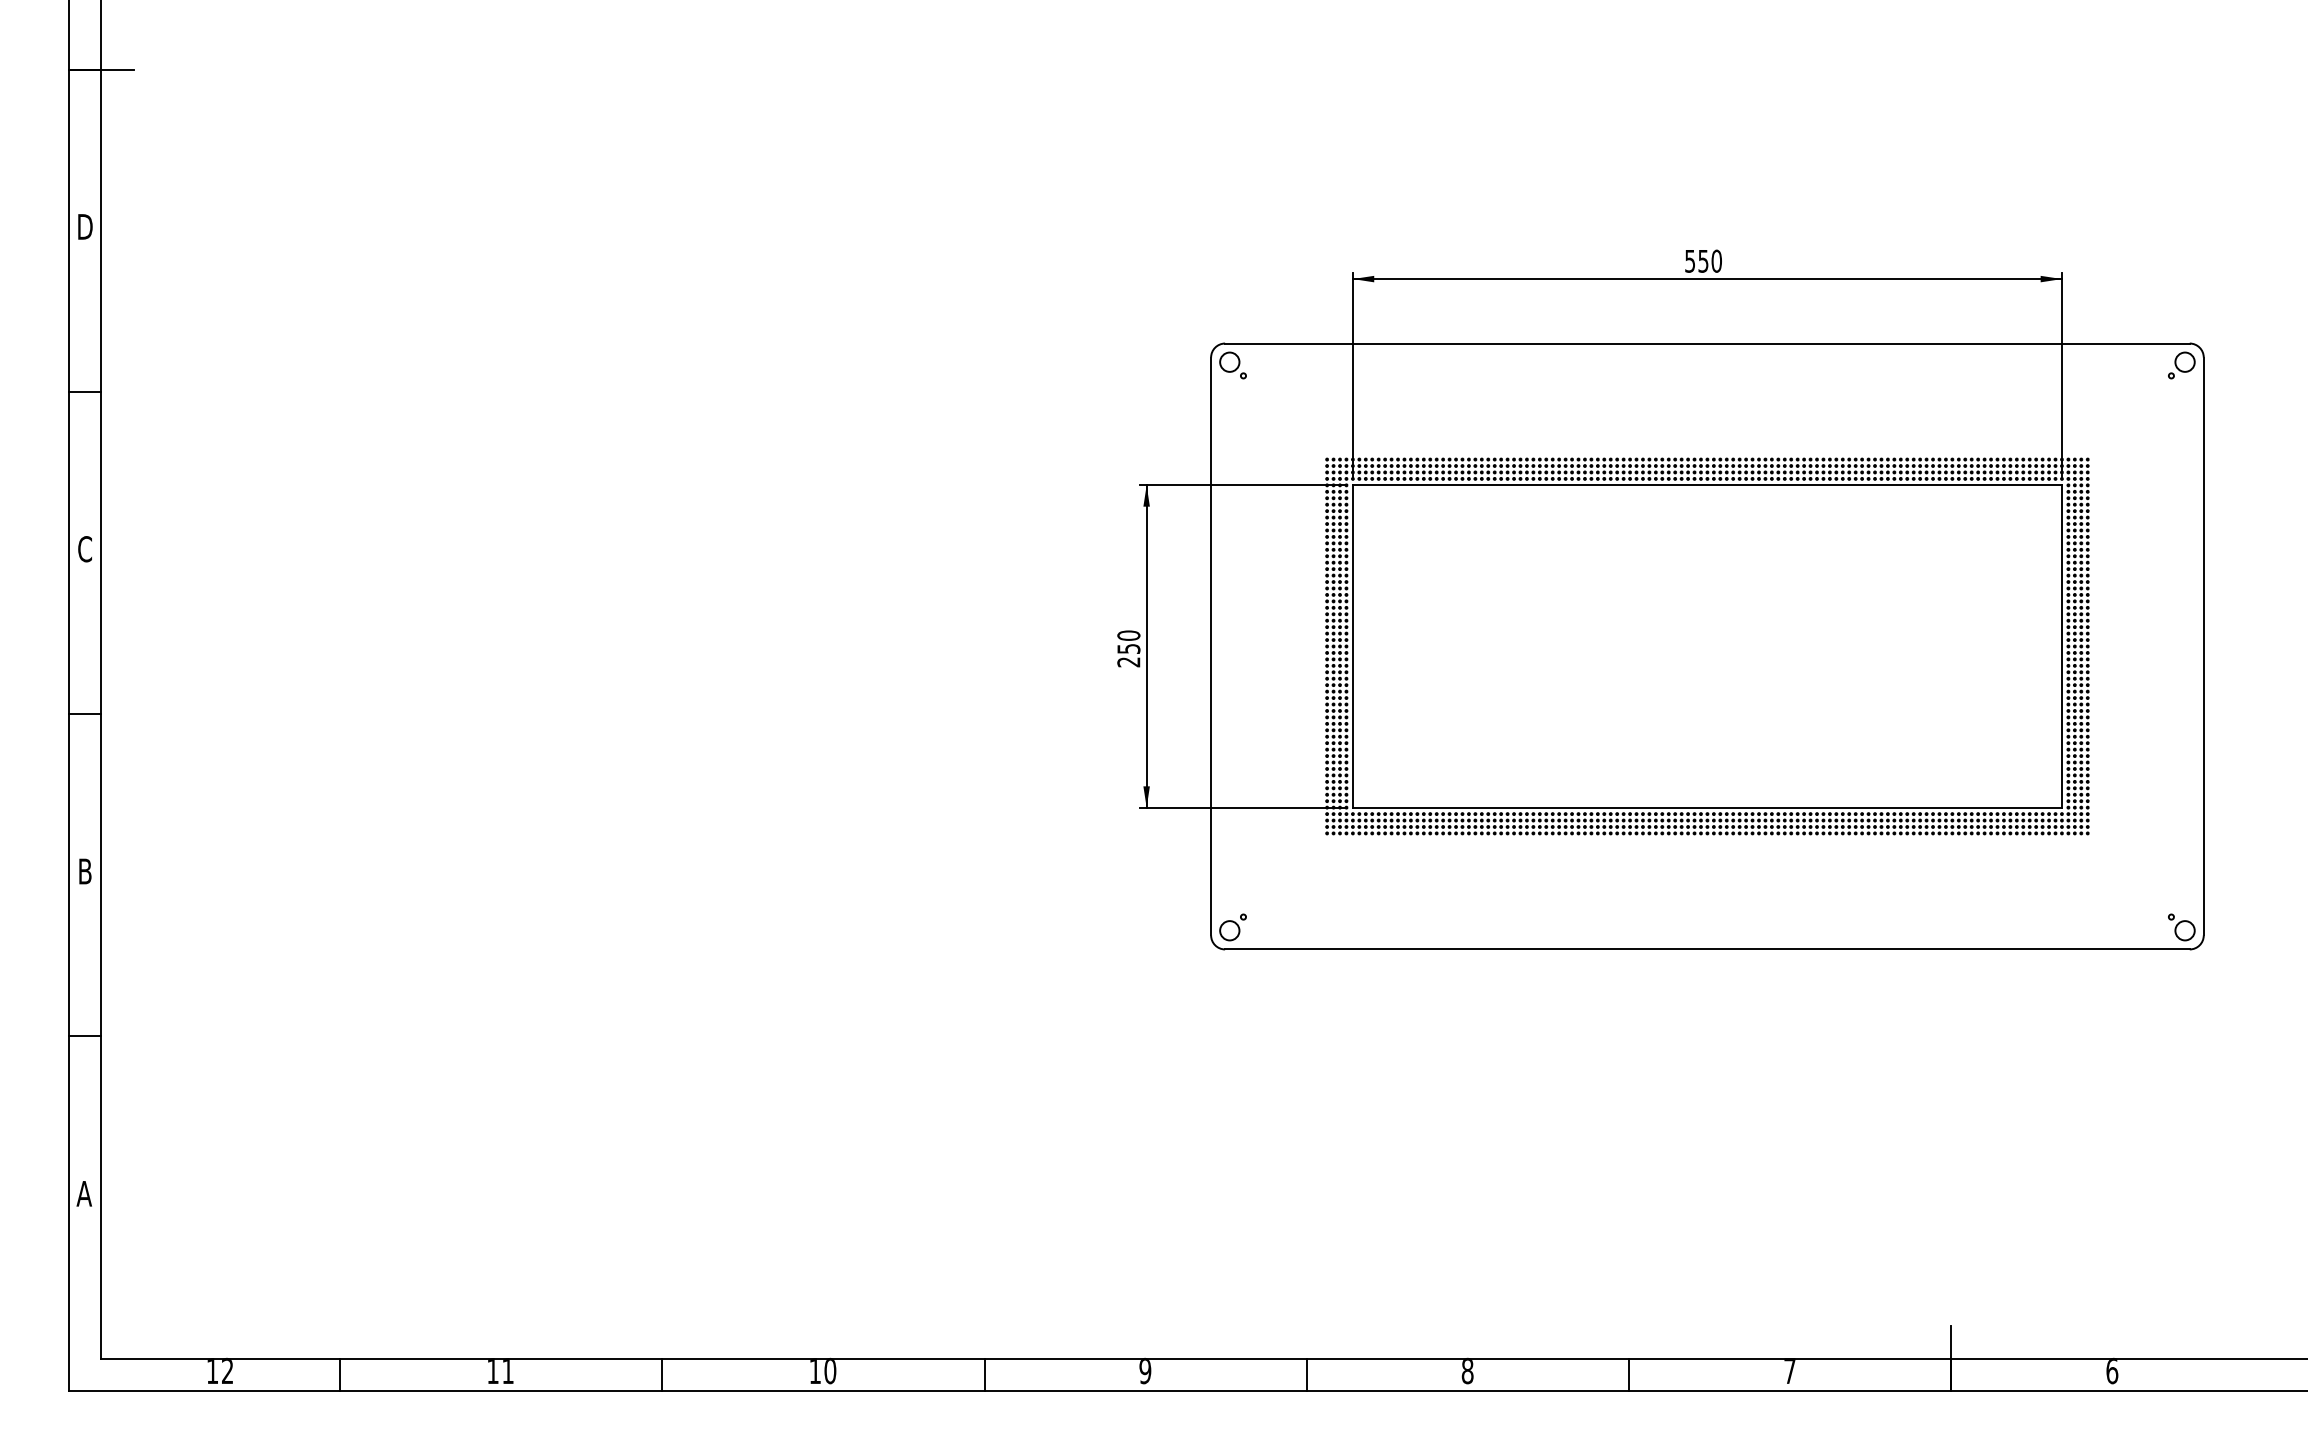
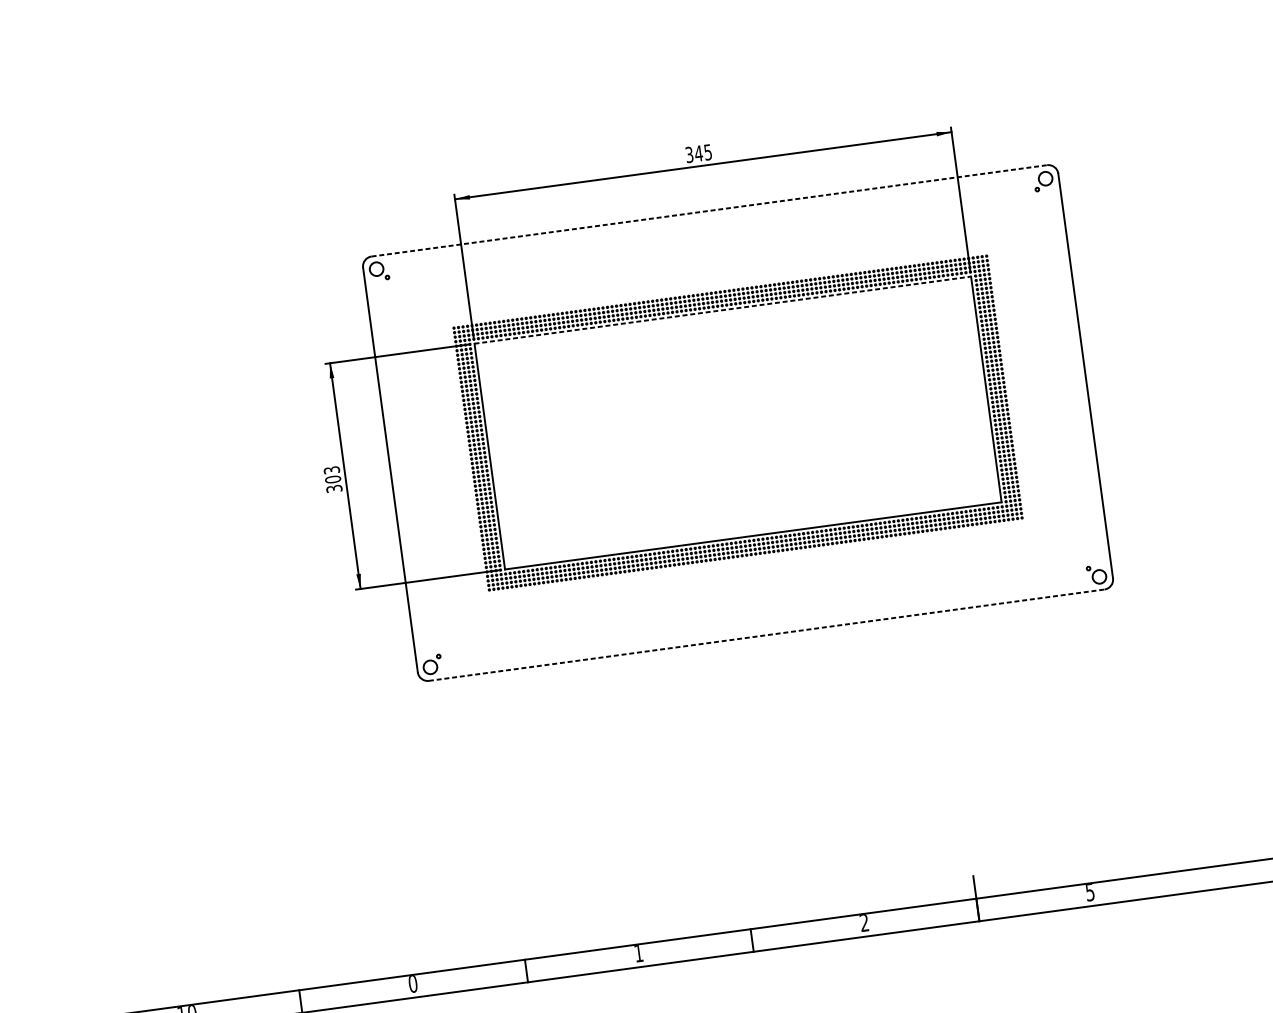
text: (1703, 260) -> (698, 153), 550 -> 345
line: (1707, 343) -> (709, 210), solid -> dashed
line: (1707, 485) -> (722, 310), solid -> dashed
text: (1128, 648) -> (332, 479), 250 -> 303
line: (1707, 949) -> (766, 635), solid -> dashed
text: (1467, 1370) -> (638, 952), 8 -> 1
text: (1789, 1370) -> (864, 922), 7 -> 2
text: (2112, 1370) -> (1090, 891), 6 -> 5
text: (1145, 1372) -> (413, 984), 9 -> 0

